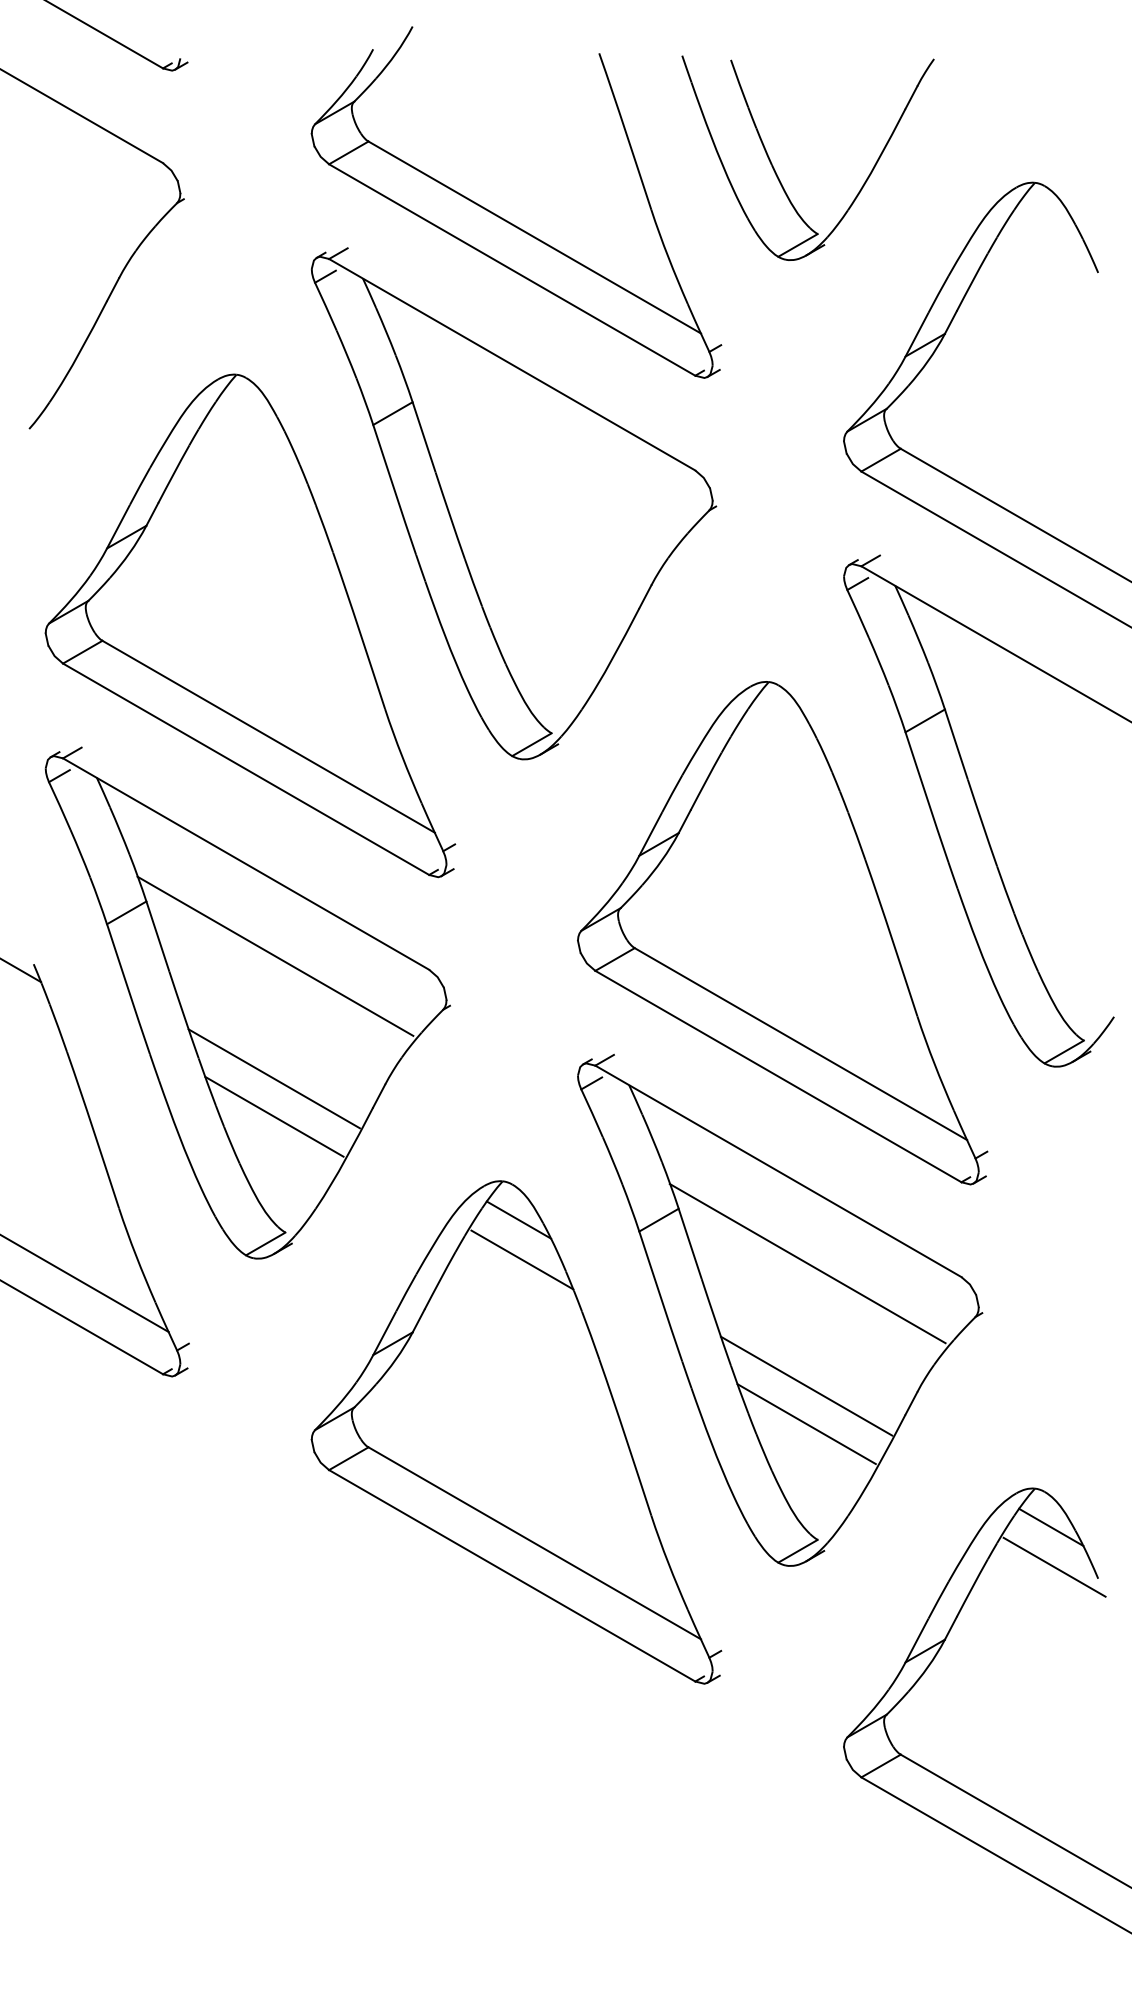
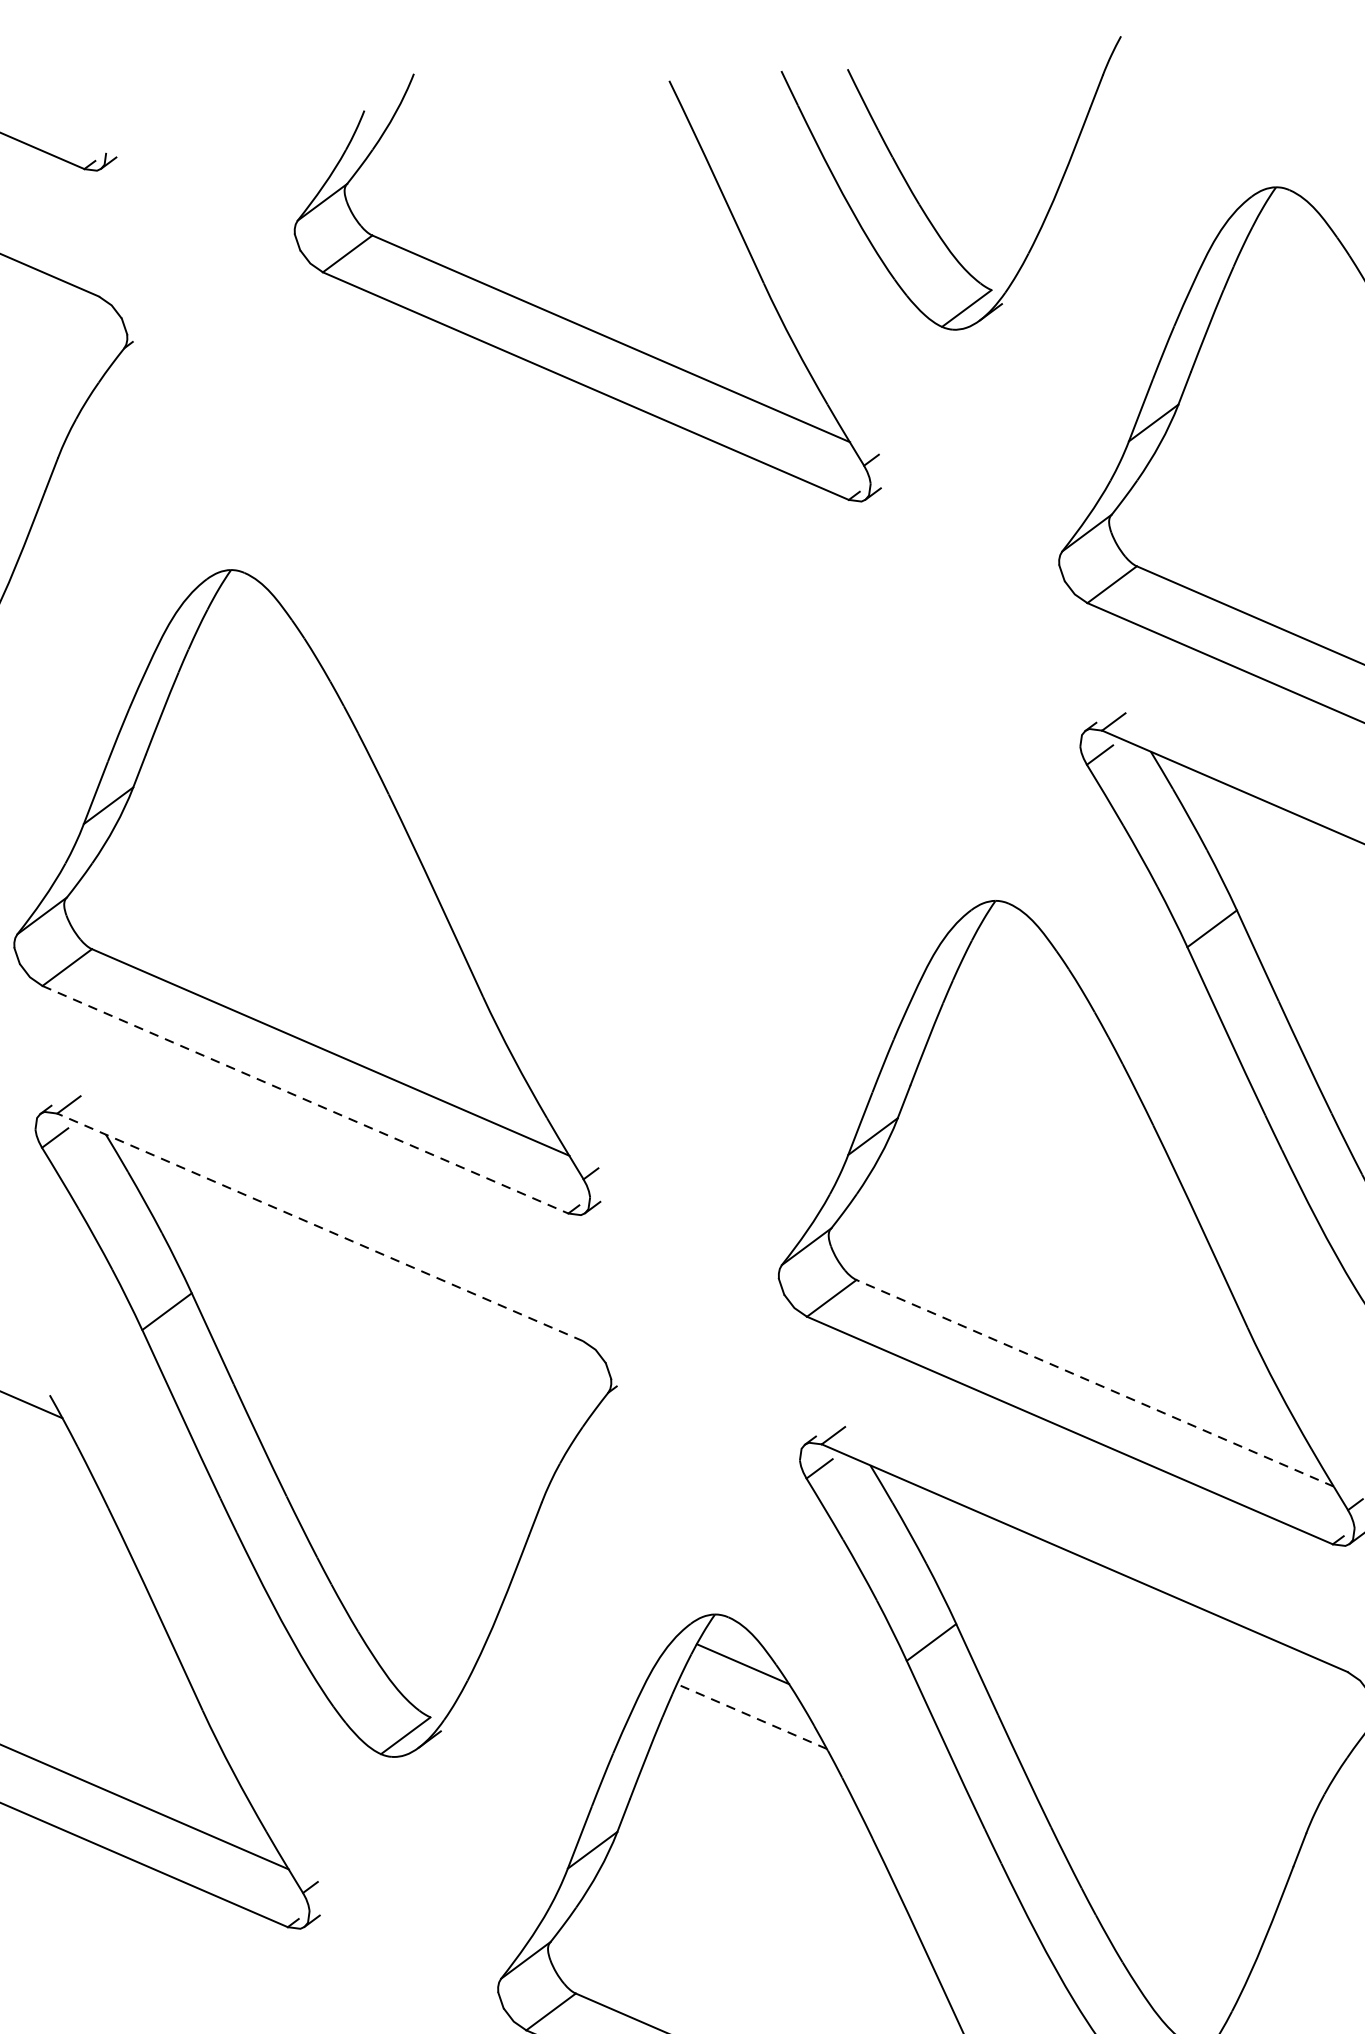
part: (513, 503) -> (623, 700), removed
line: (246, 769) -> (305, 1099), solid -> dashed
line: (245, 863) -> (319, 1226), solid -> dashed
line: (275, 955) -> (373, 1345), removed
line: (800, 1044) -> (1094, 1383), solid -> dashed
line: (274, 1078) -> (391, 1511), removed
line: (274, 1116) -> (397, 1562), removed
line: (522, 1259) -> (753, 1716), solid -> dashed
line: (807, 1263) -> (1138, 1677), removed
line: (806, 1385) -> (1155, 1842), removed
line: (806, 1424) -> (1161, 1894), removed

